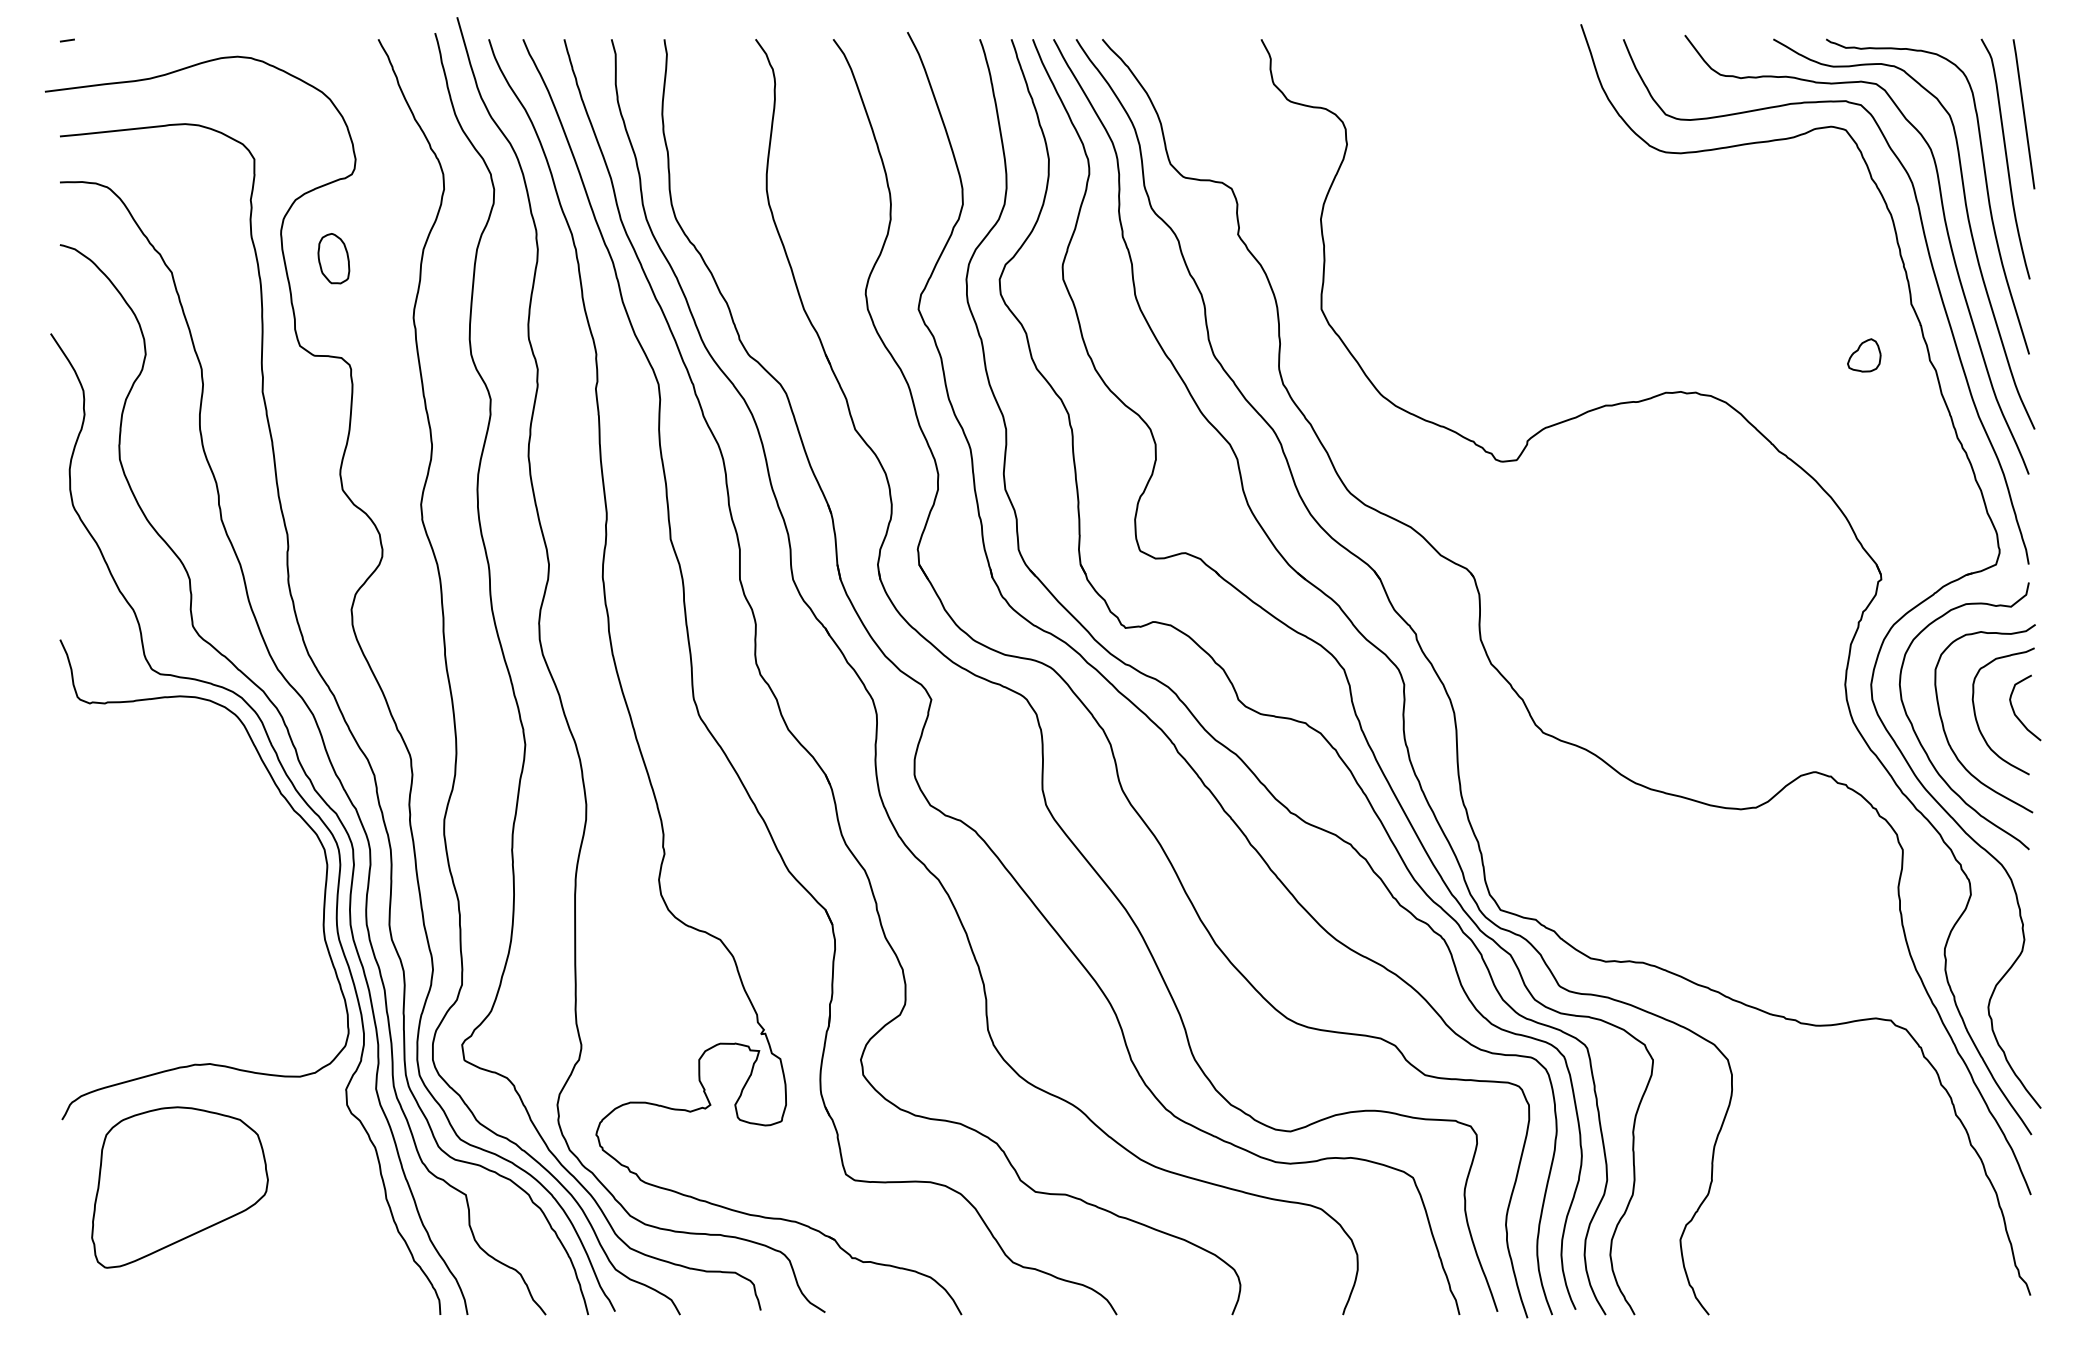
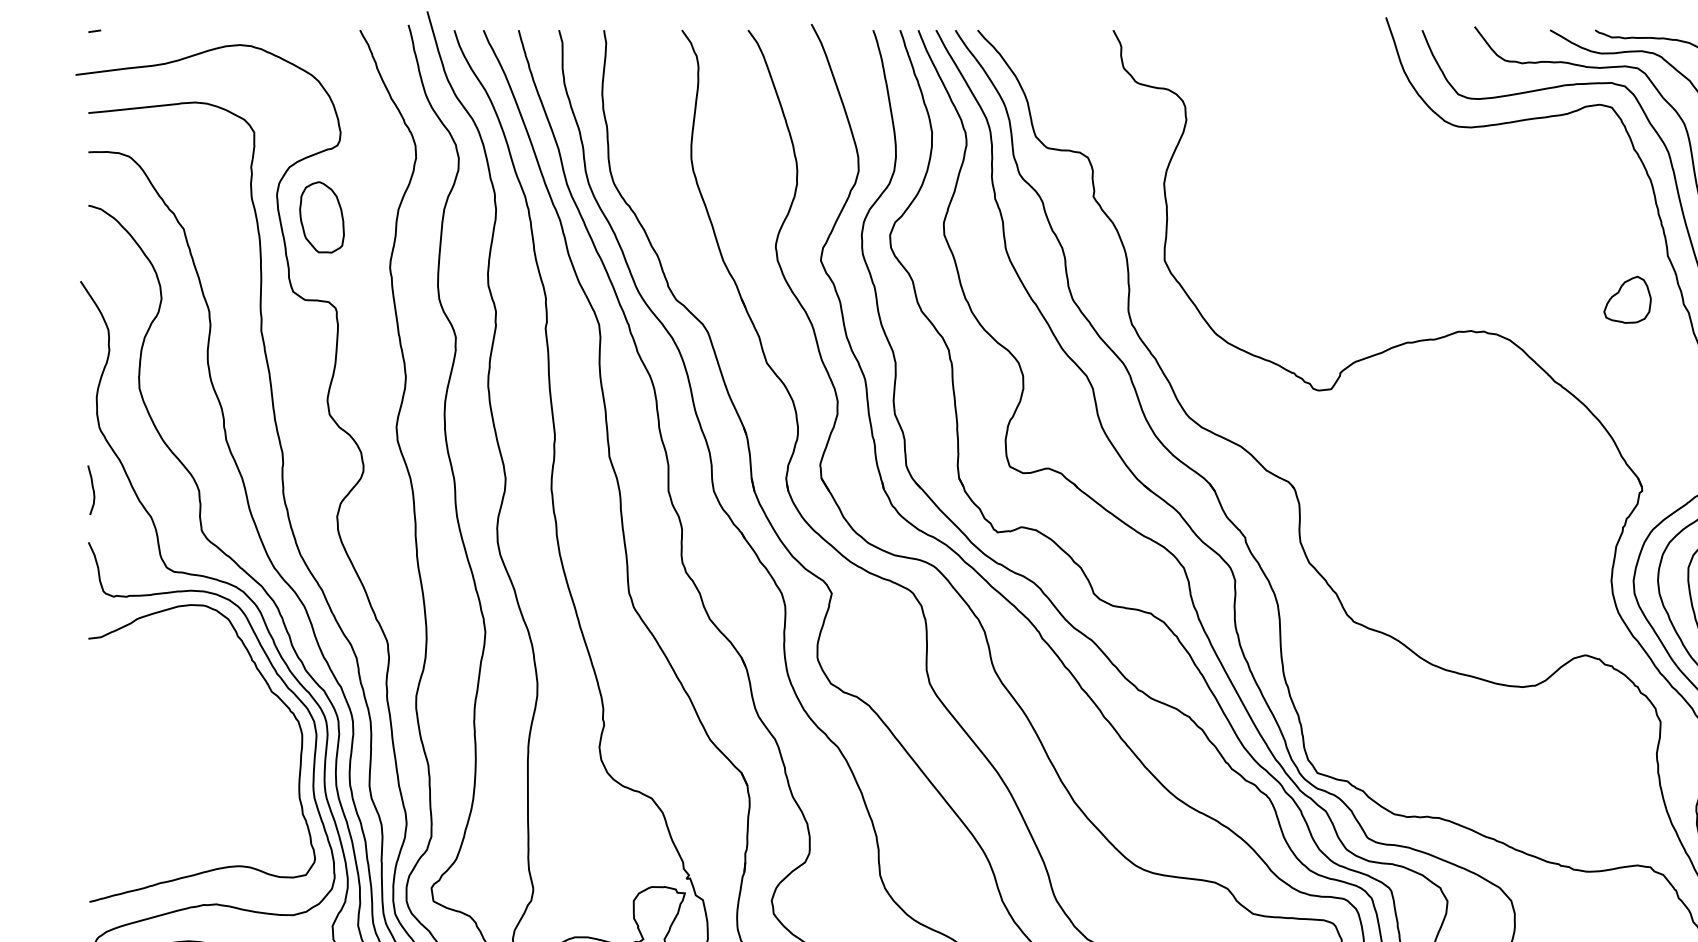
part: (333, 258) -> (321, 217), size x1.67
part: (1864, 355) -> (1627, 299), size x1.67
curve: (64, 577) -> (92, 489), added
curve: (273, 814) -> (270, 691), added

